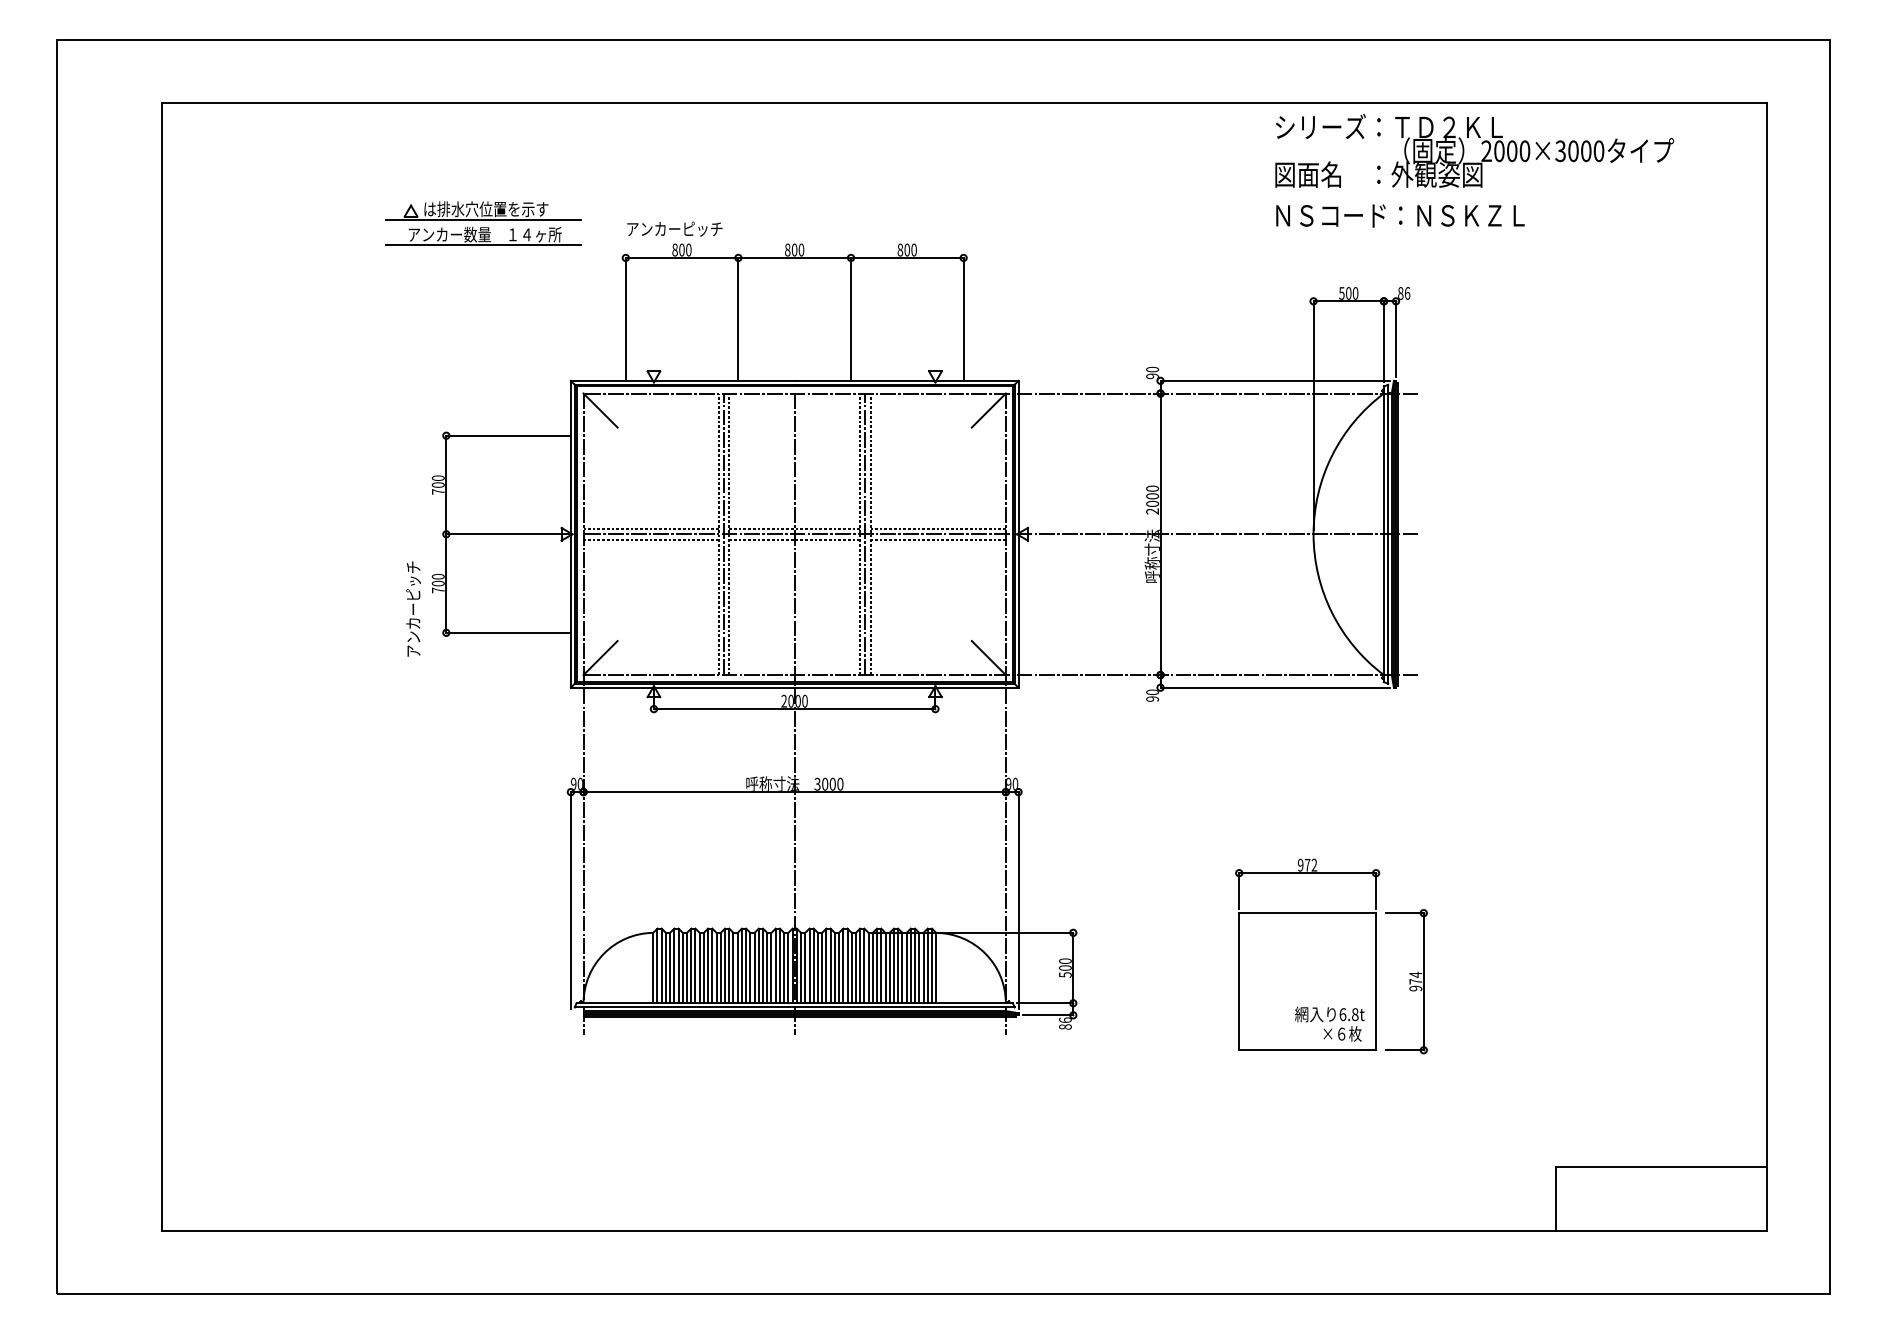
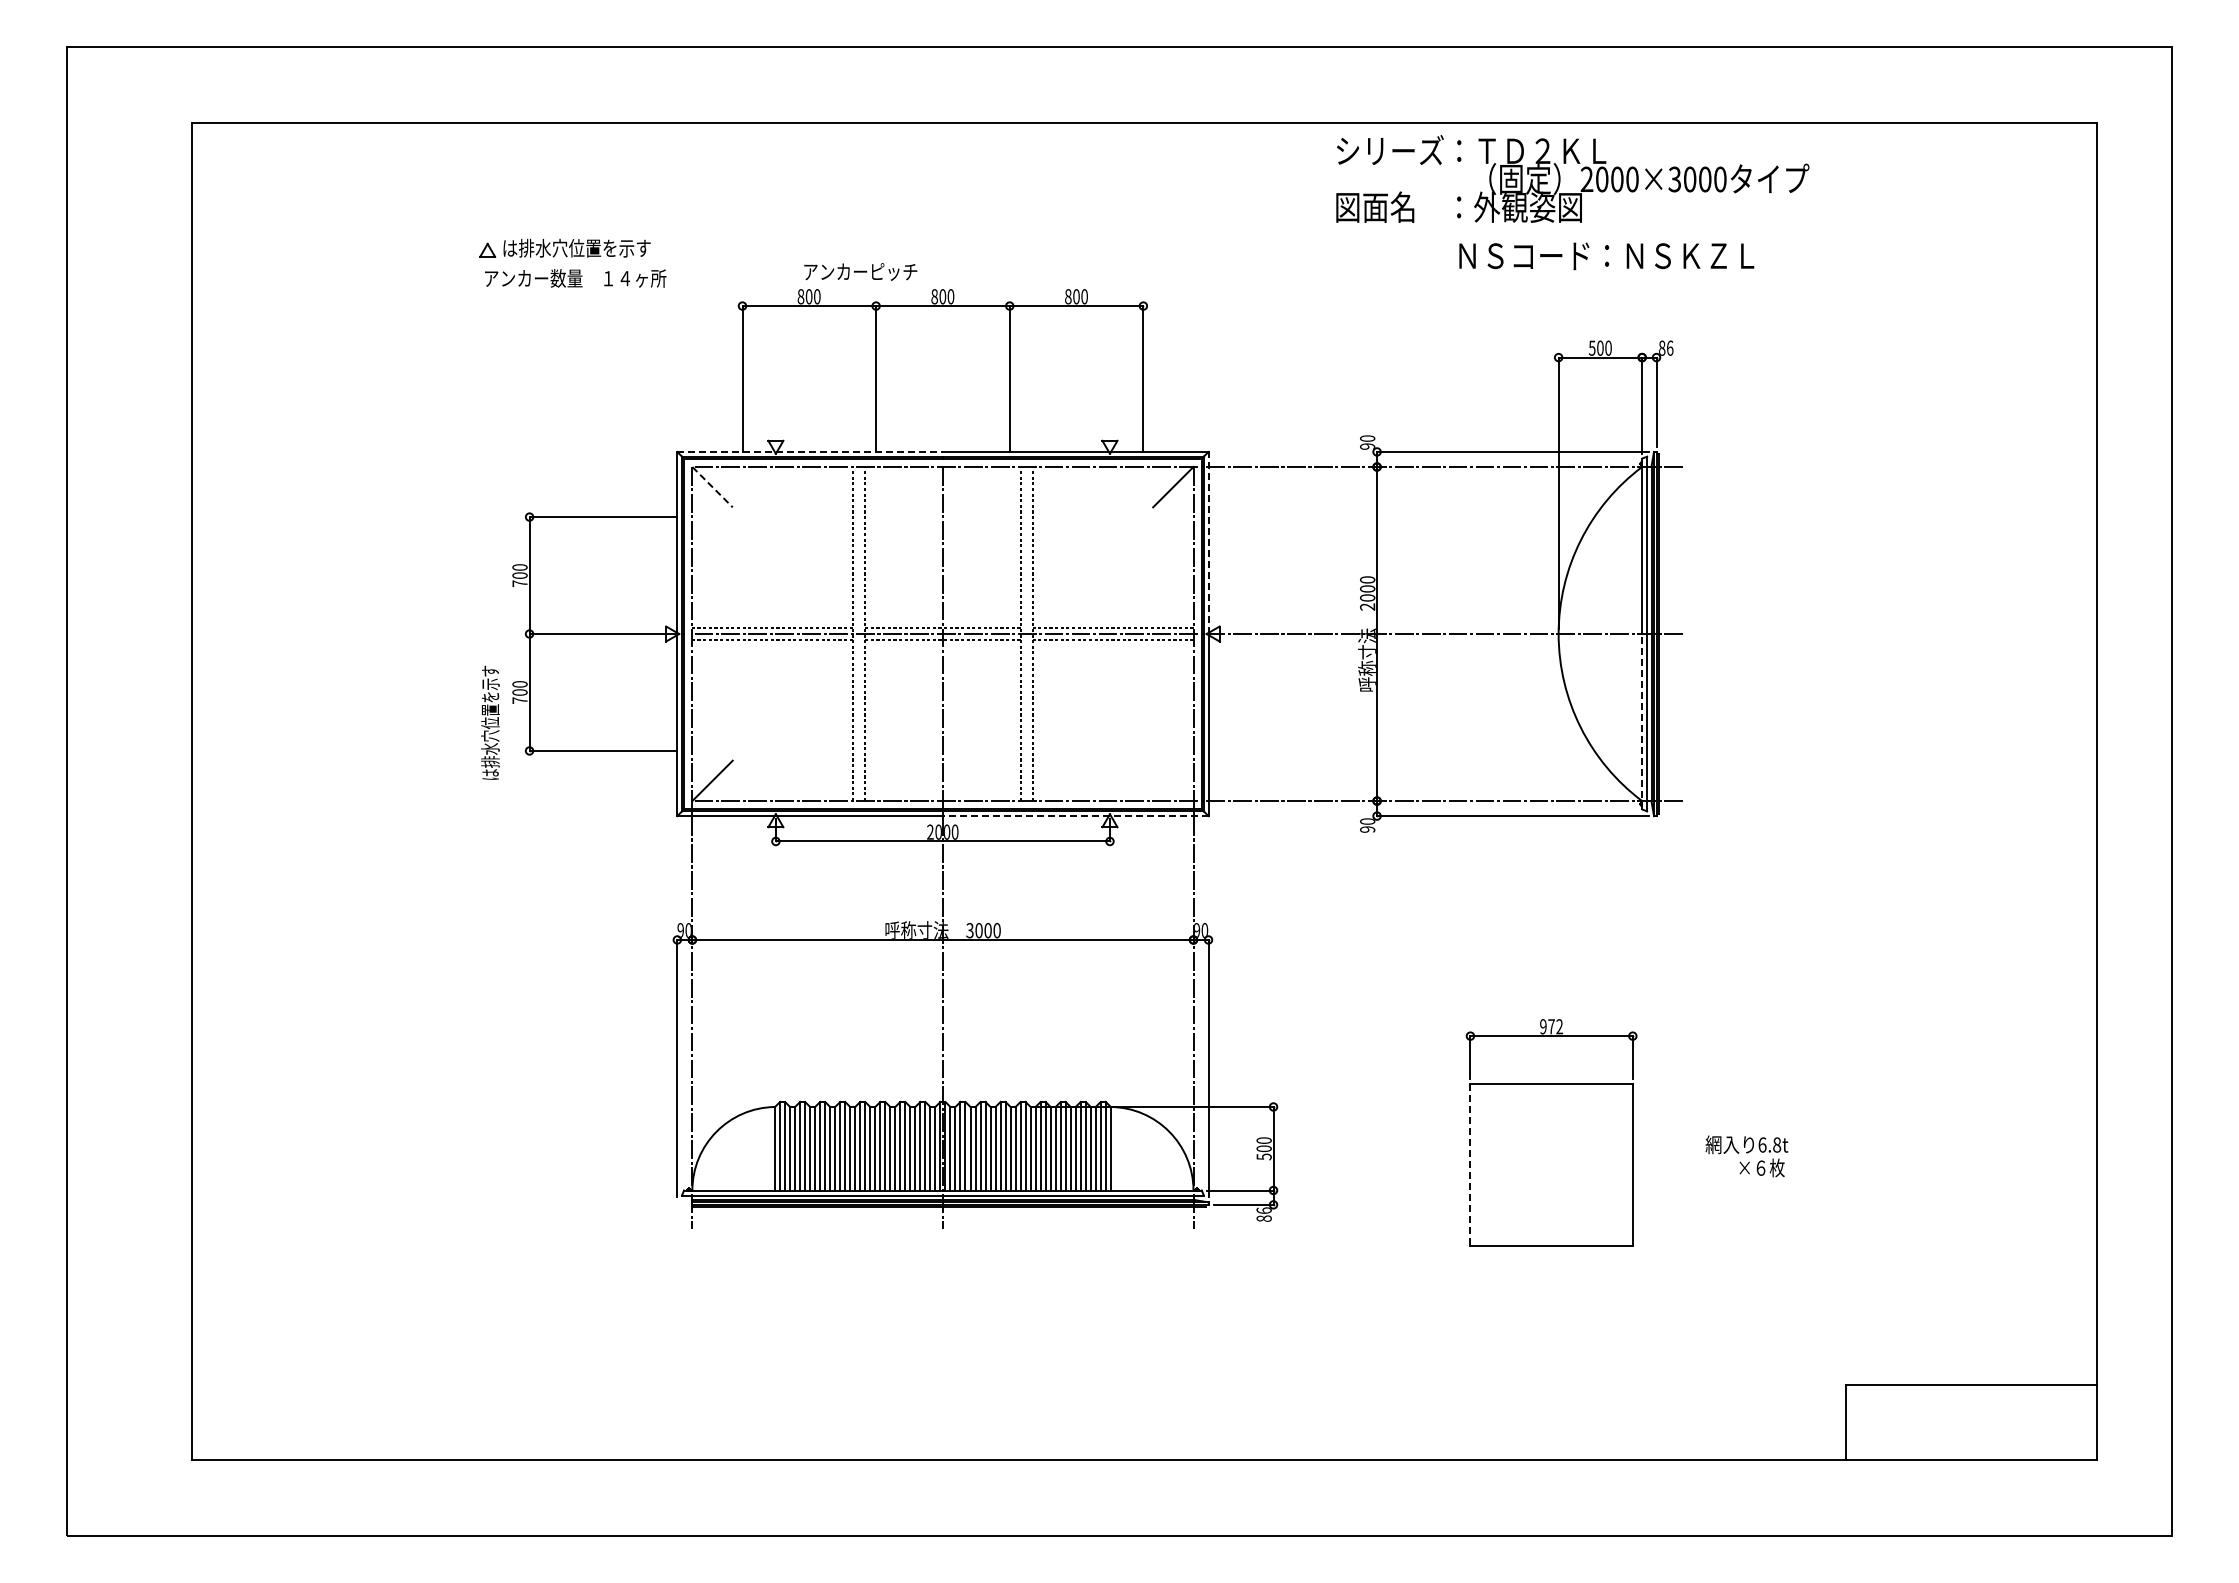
text: (1474, 150) -> (1572, 178), moved
text: (1400, 216) -> (1606, 256), moved
line: (483, 220) -> (573, 261), removed
text: (674, 228) -> (860, 271), moved
line: (483, 244) -> (573, 290), removed
line: (683, 380) -> (810, 451), solid -> dashed
line: (600, 410) -> (712, 487), solid -> dashed
line: (1018, 457) -> (1208, 542), solid -> dashed
line: (724, 533) -> (859, 633), removed
line: (865, 533) -> (1026, 633), removed
text: (413, 608) -> (490, 722), アンカーピッチ -> は排水穴位置を示す
line: (1384, 608) -> (1642, 721), solid -> dashed
line: (989, 657) -> (1173, 780), removed
line: (906, 688) -> (1075, 816), solid -> dashed
part: (1406, 981) -> (1668, 1164), removed
line: (1239, 982) -> (1470, 1165), solid -> dashed
text: (1329, 1024) -> (1746, 1156), moved

